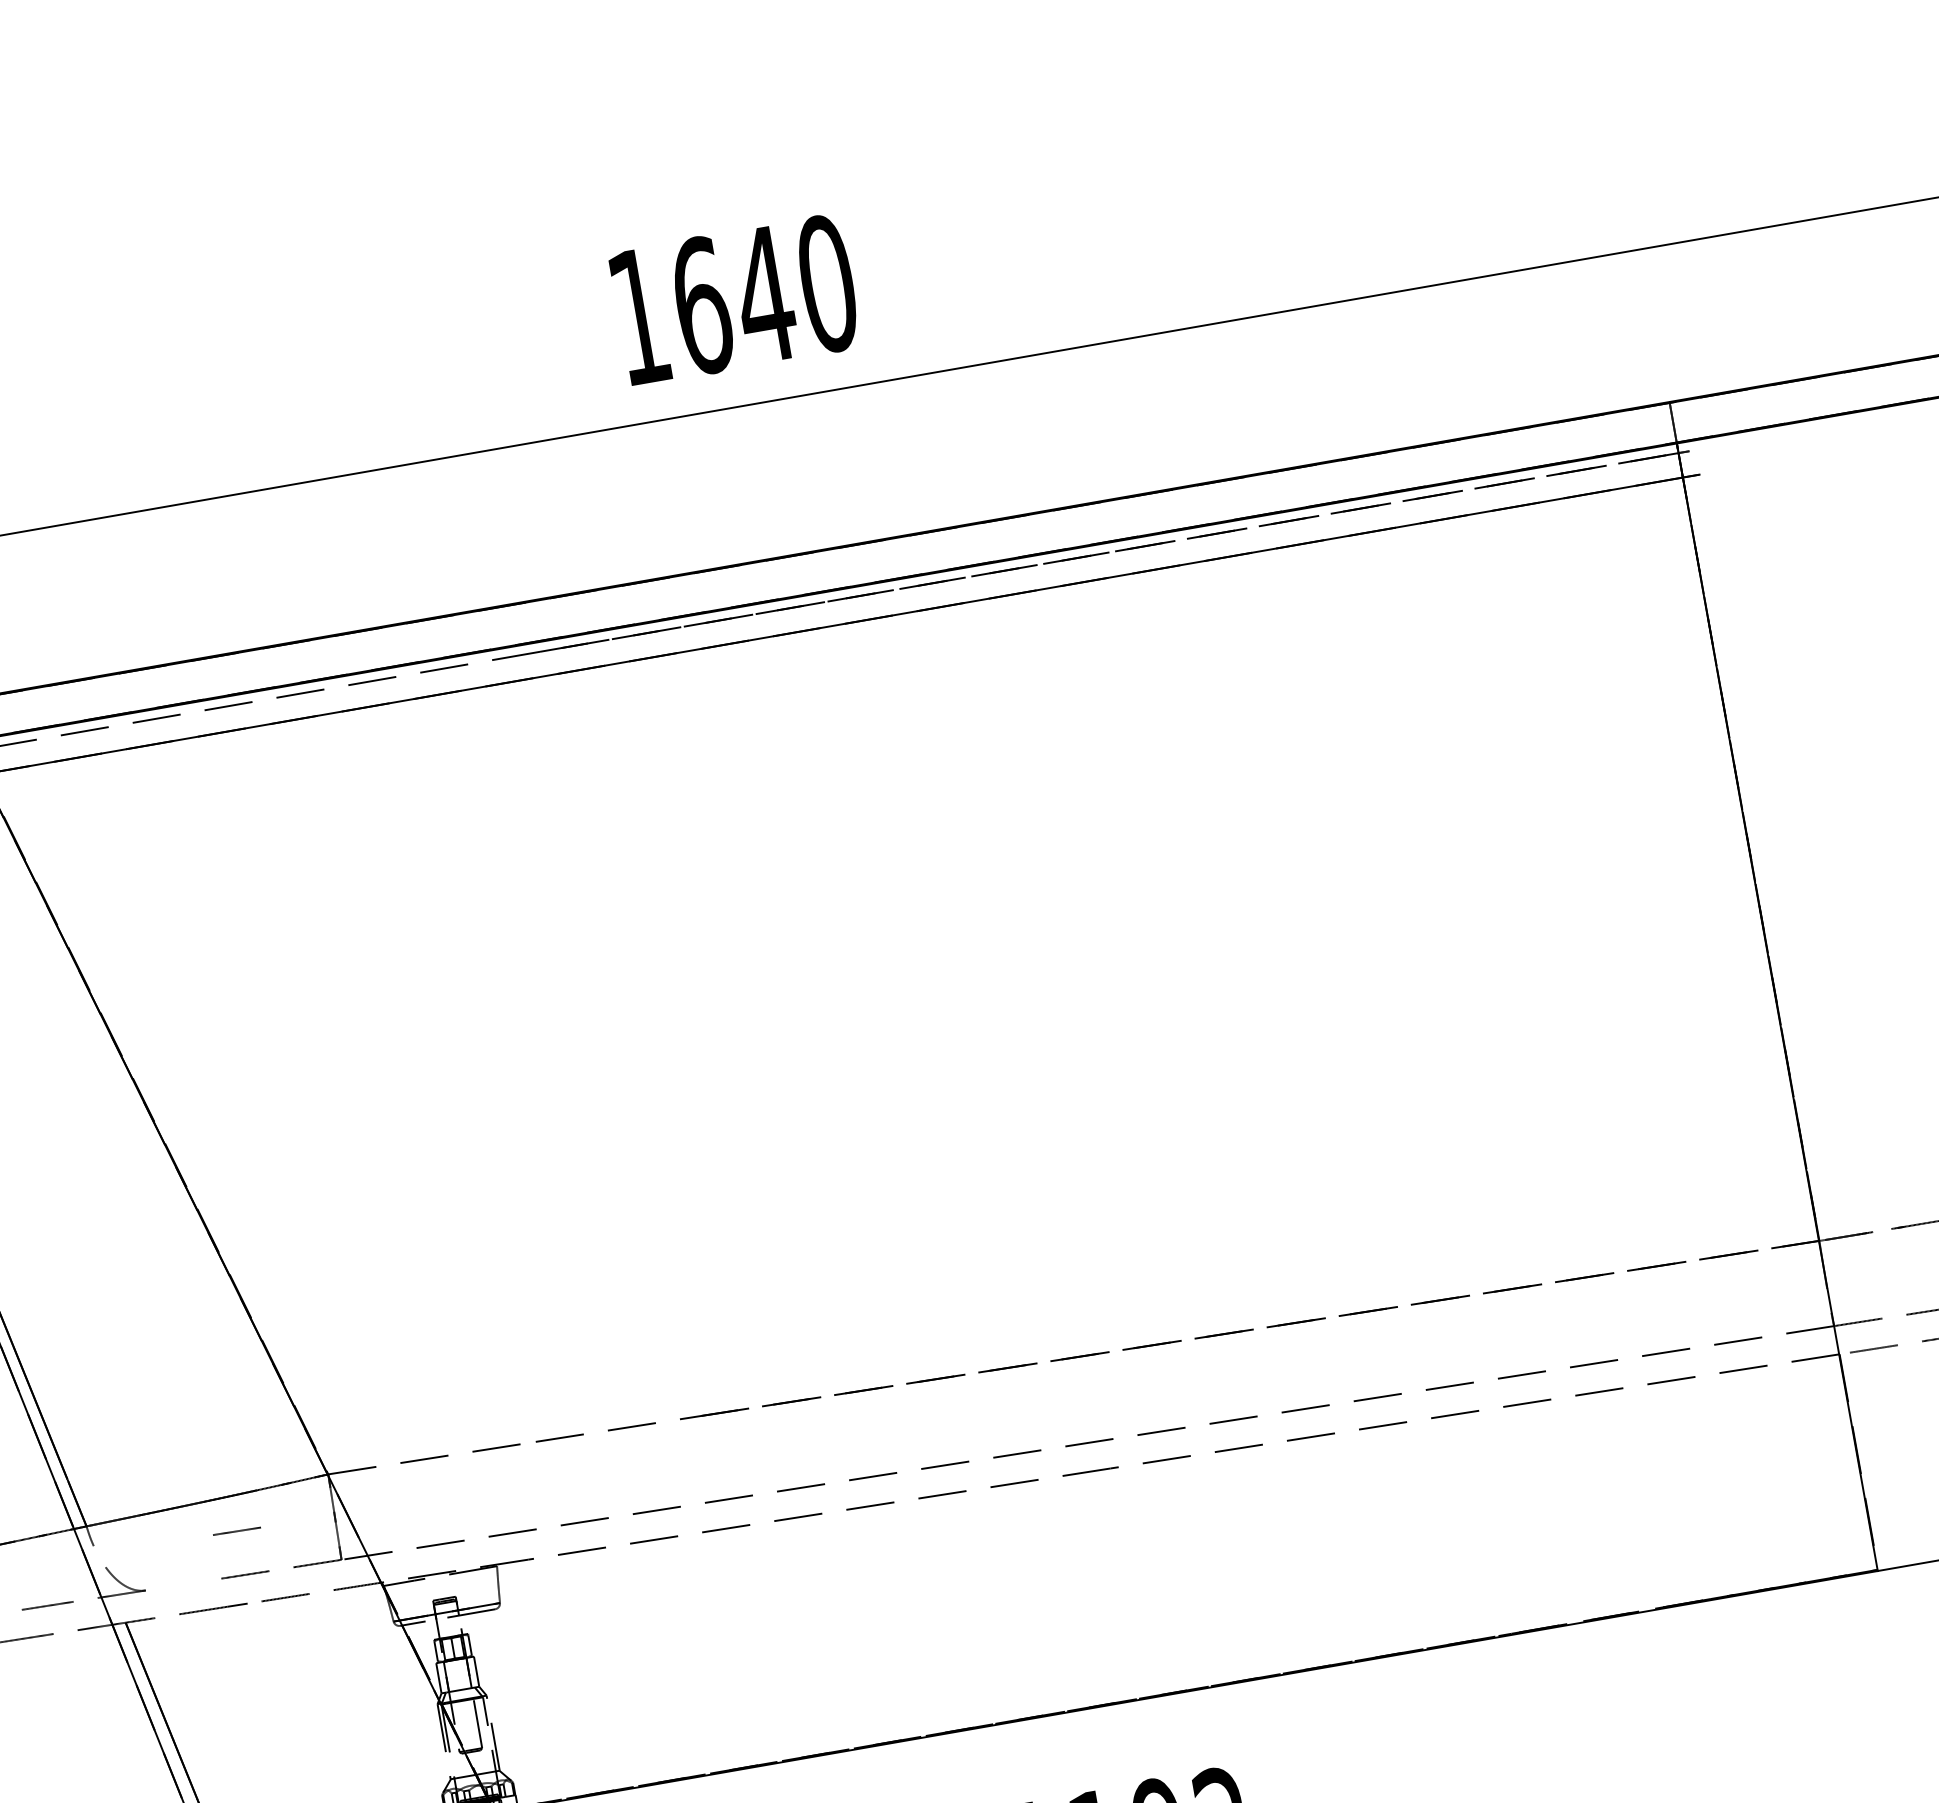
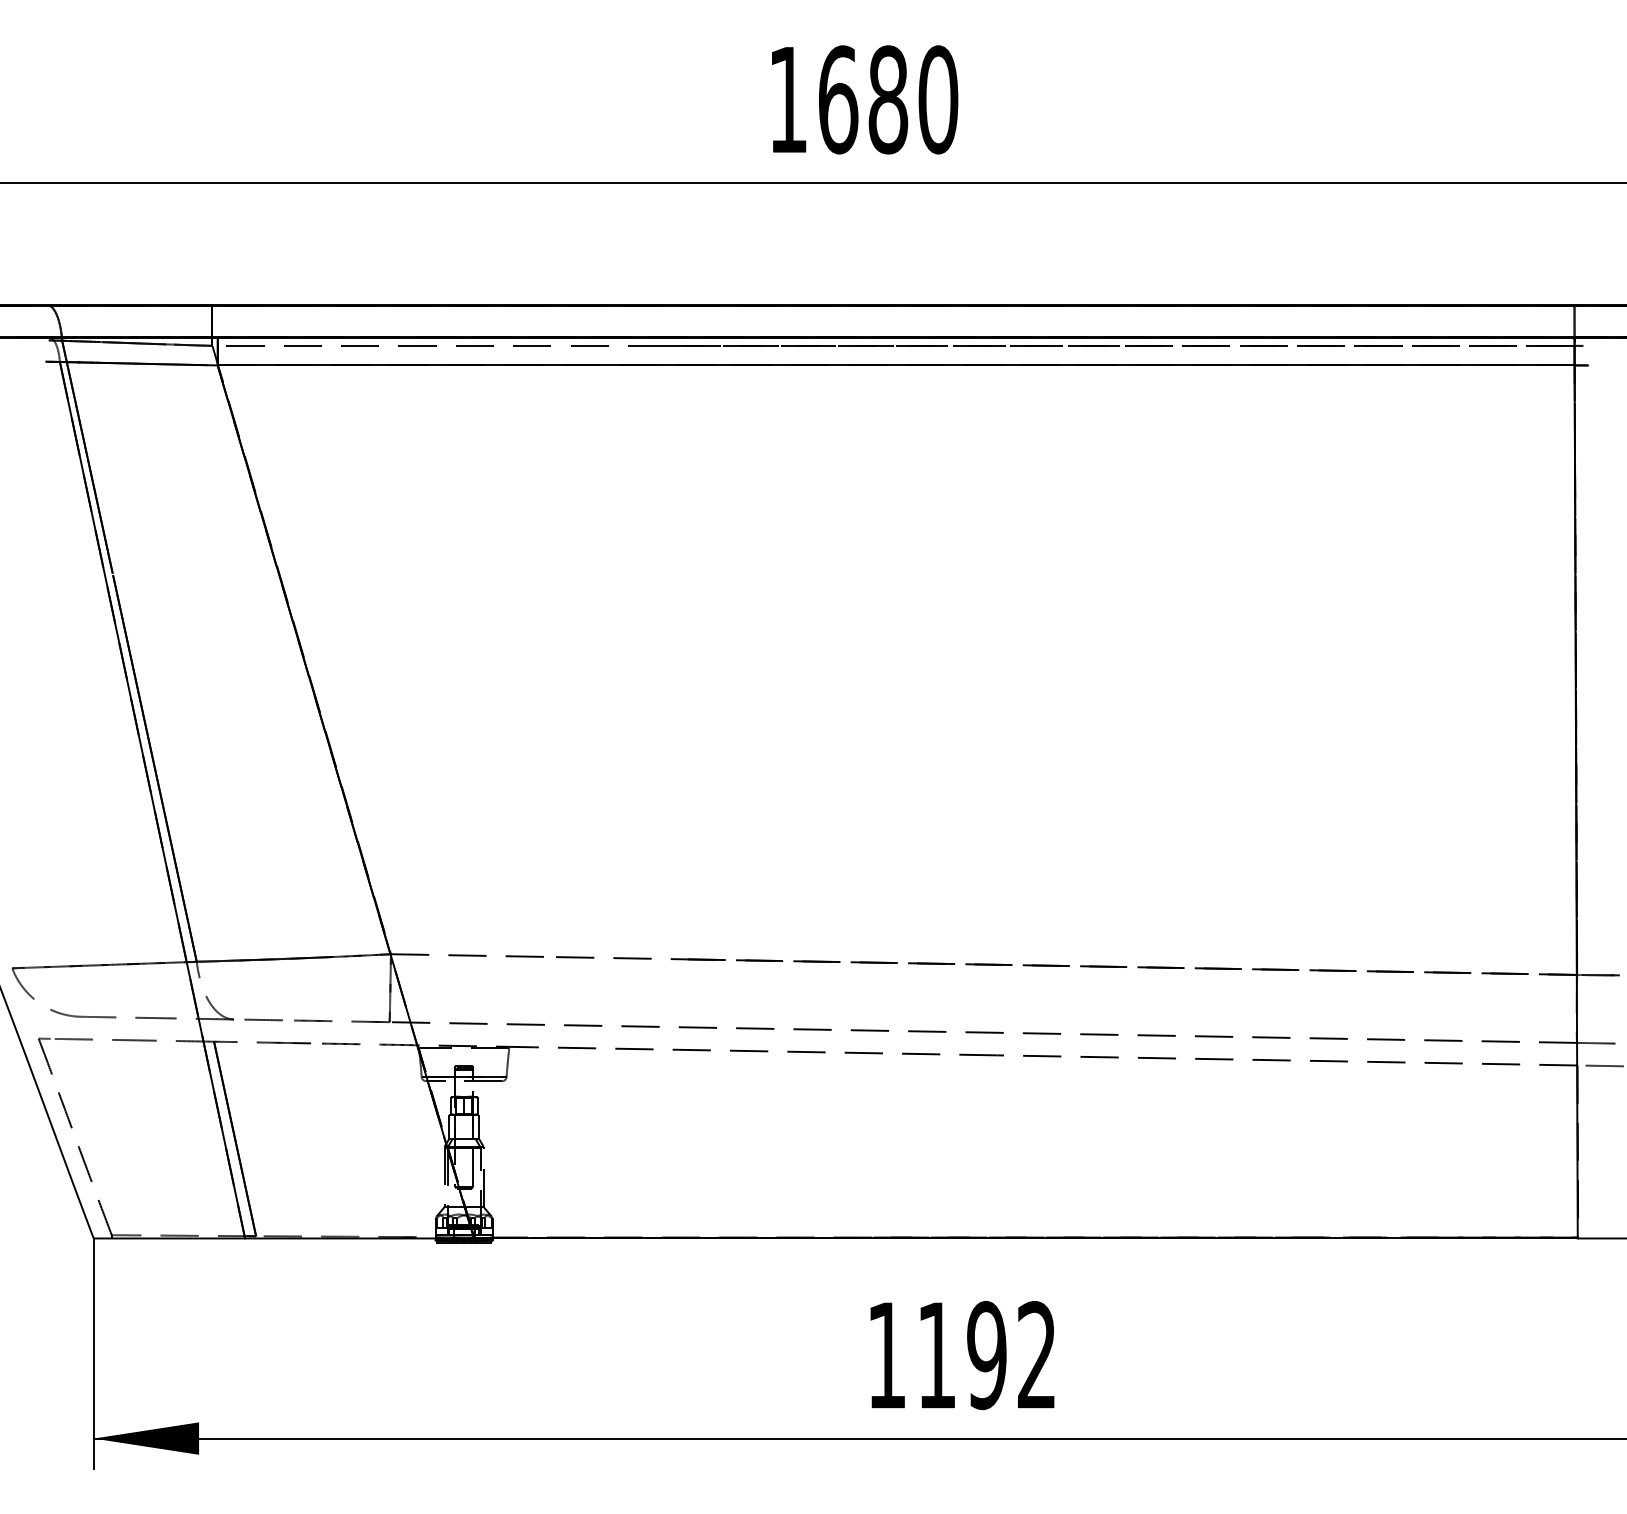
text: (764, 294) -> (888, 99), 1640 -> 1680
line: (236, 1530) -> (263, 1019), moved

